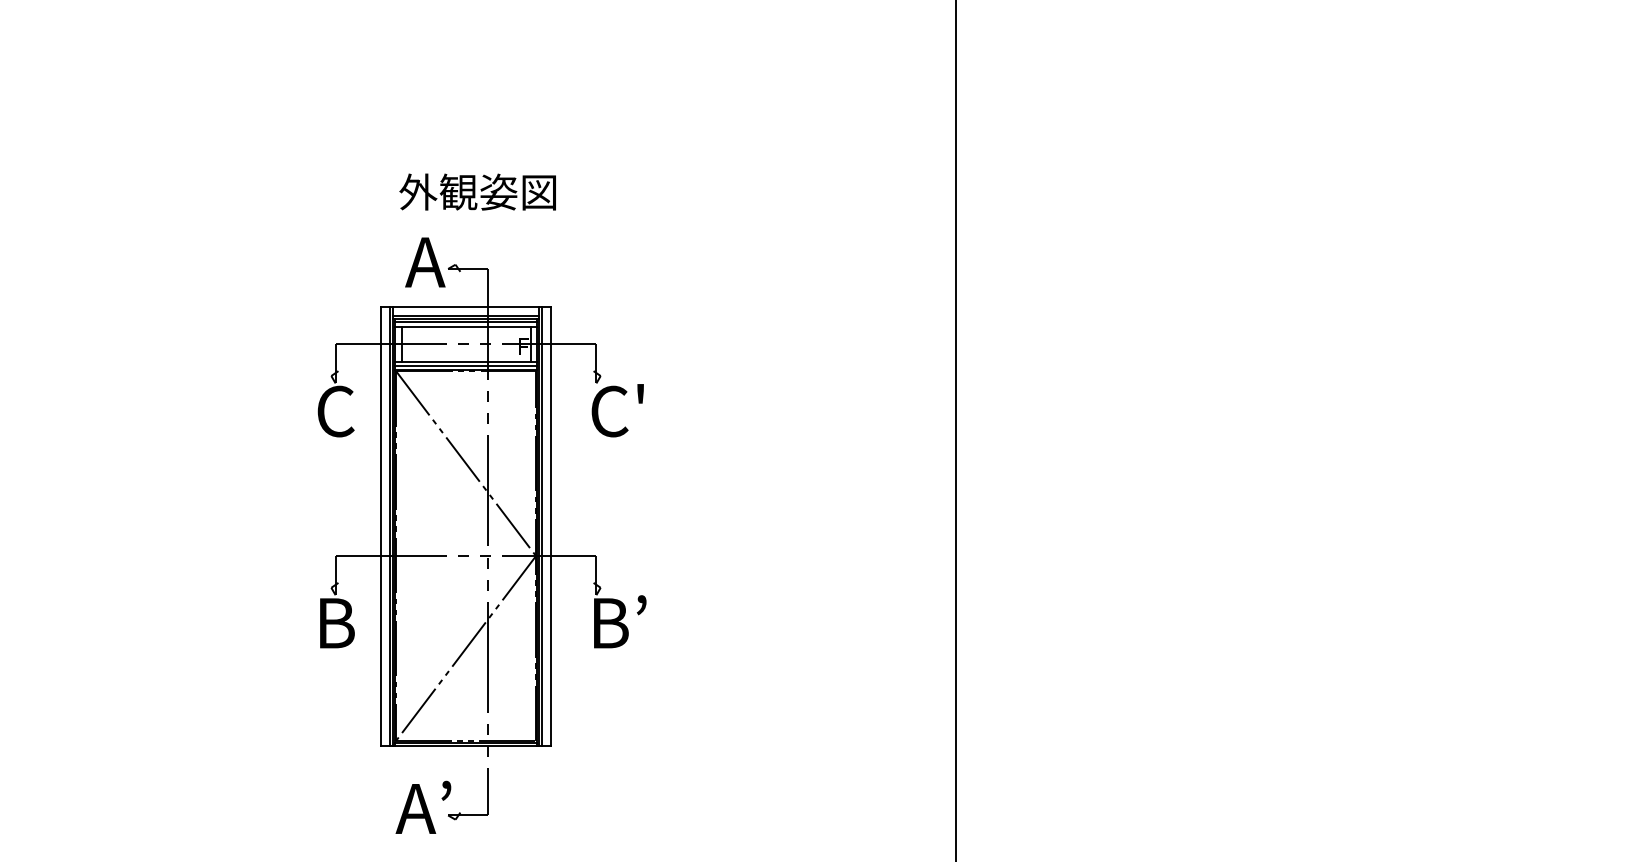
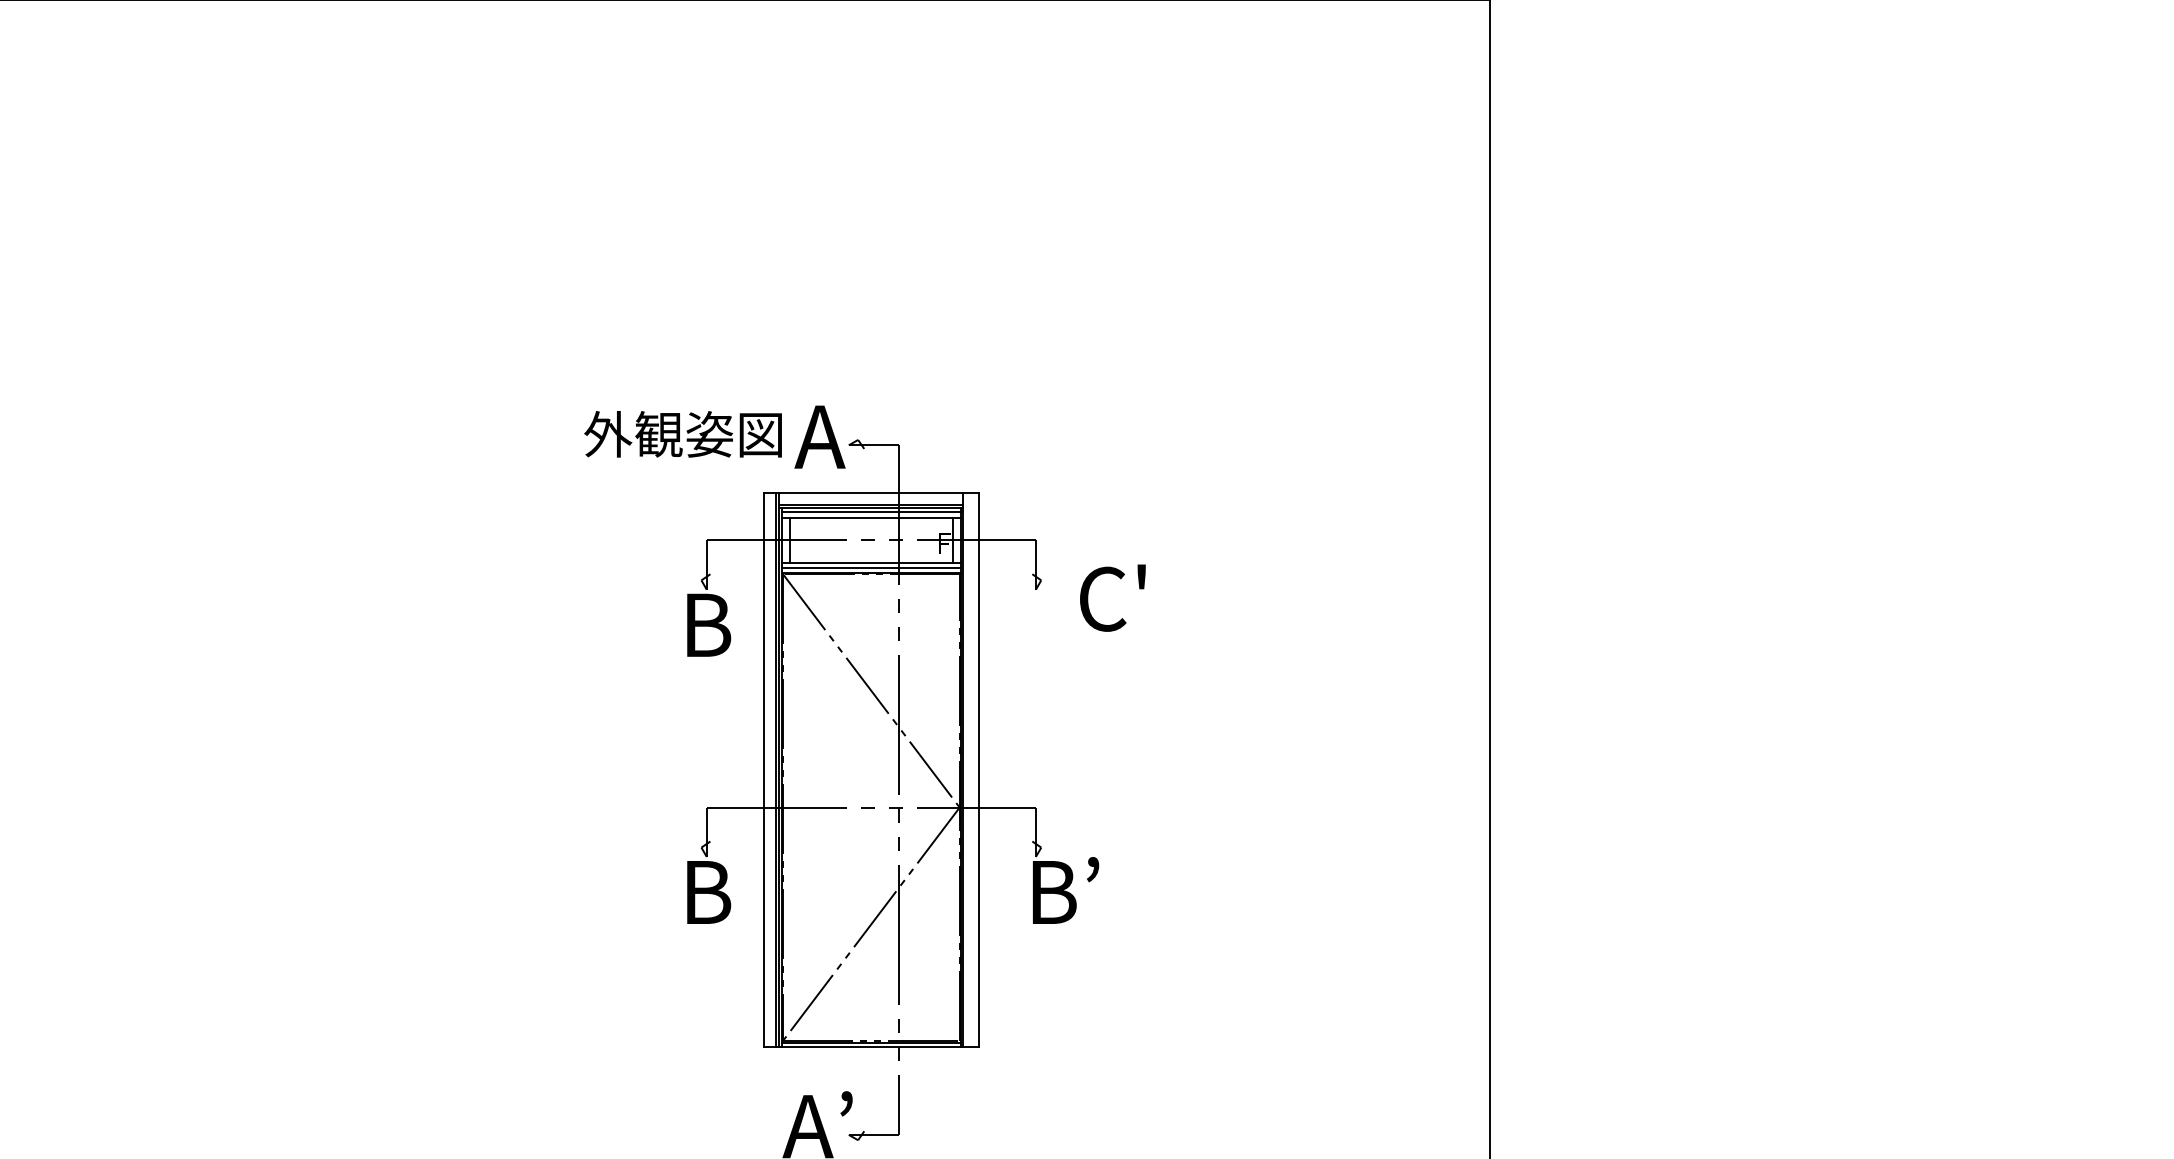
text: (477, 192) -> (682, 434), moved
text: (336, 410) -> (707, 624), C -> B
text: (617, 410) -> (1112, 597), moved
line: (541, 525) -> (966, 769), removed

